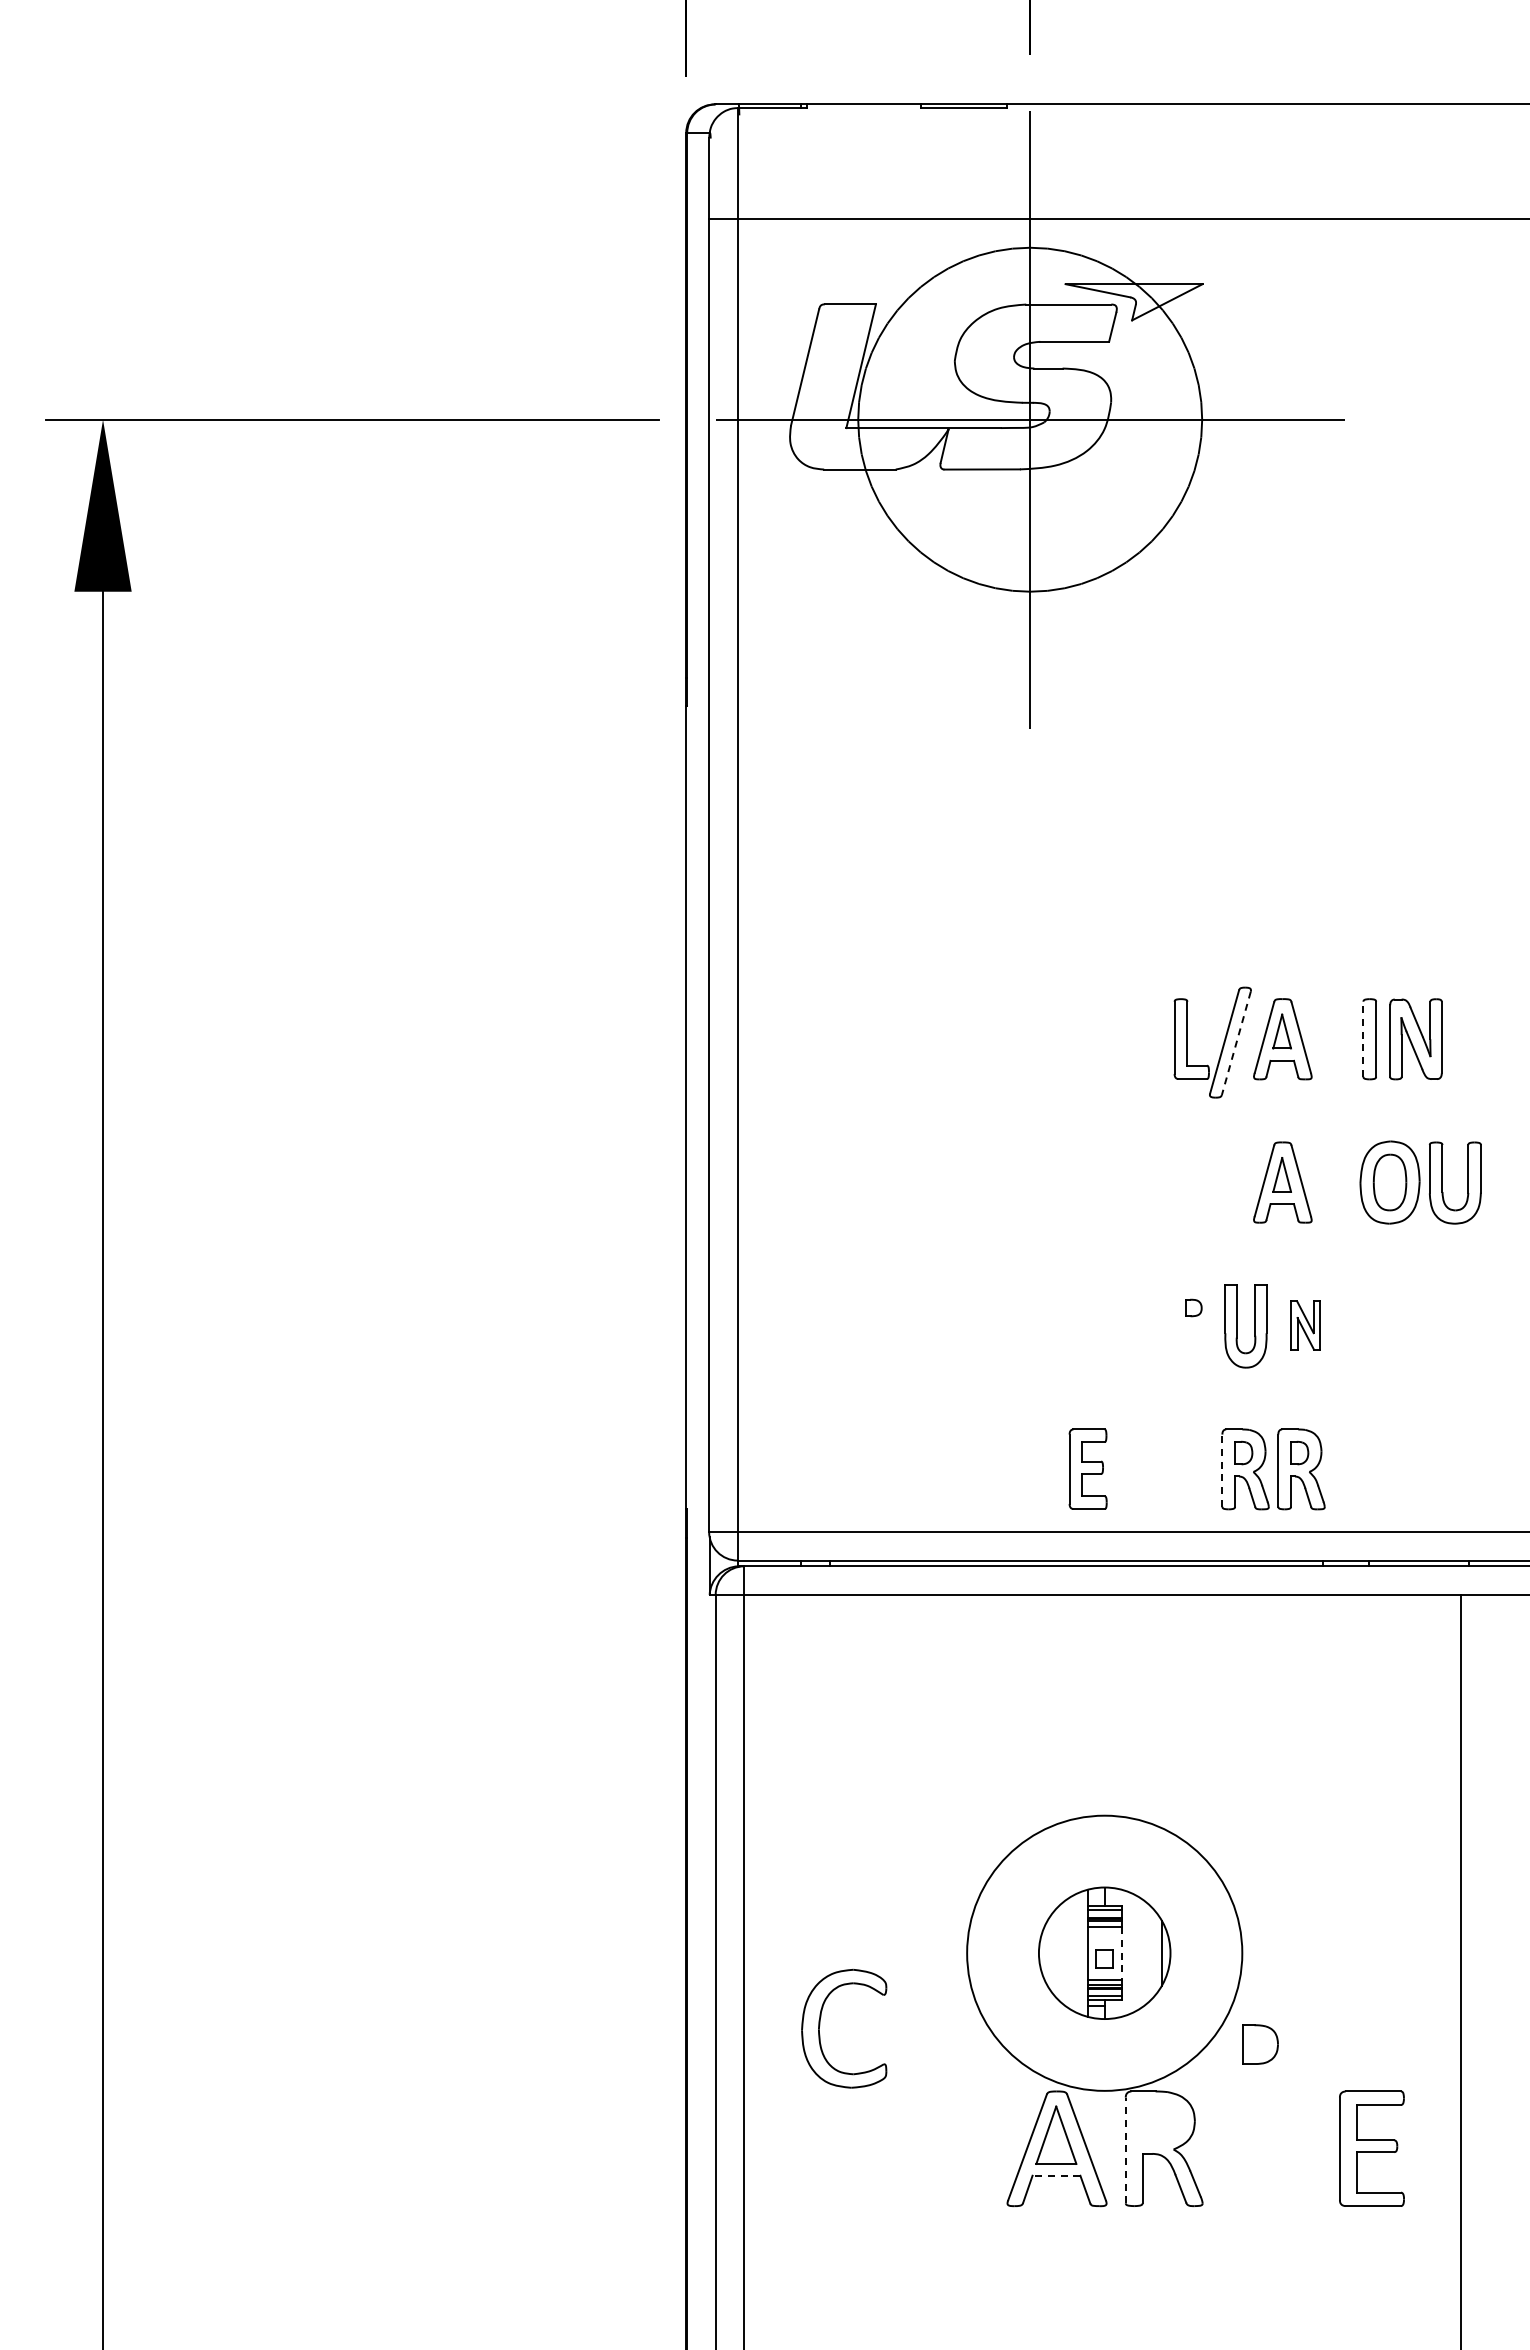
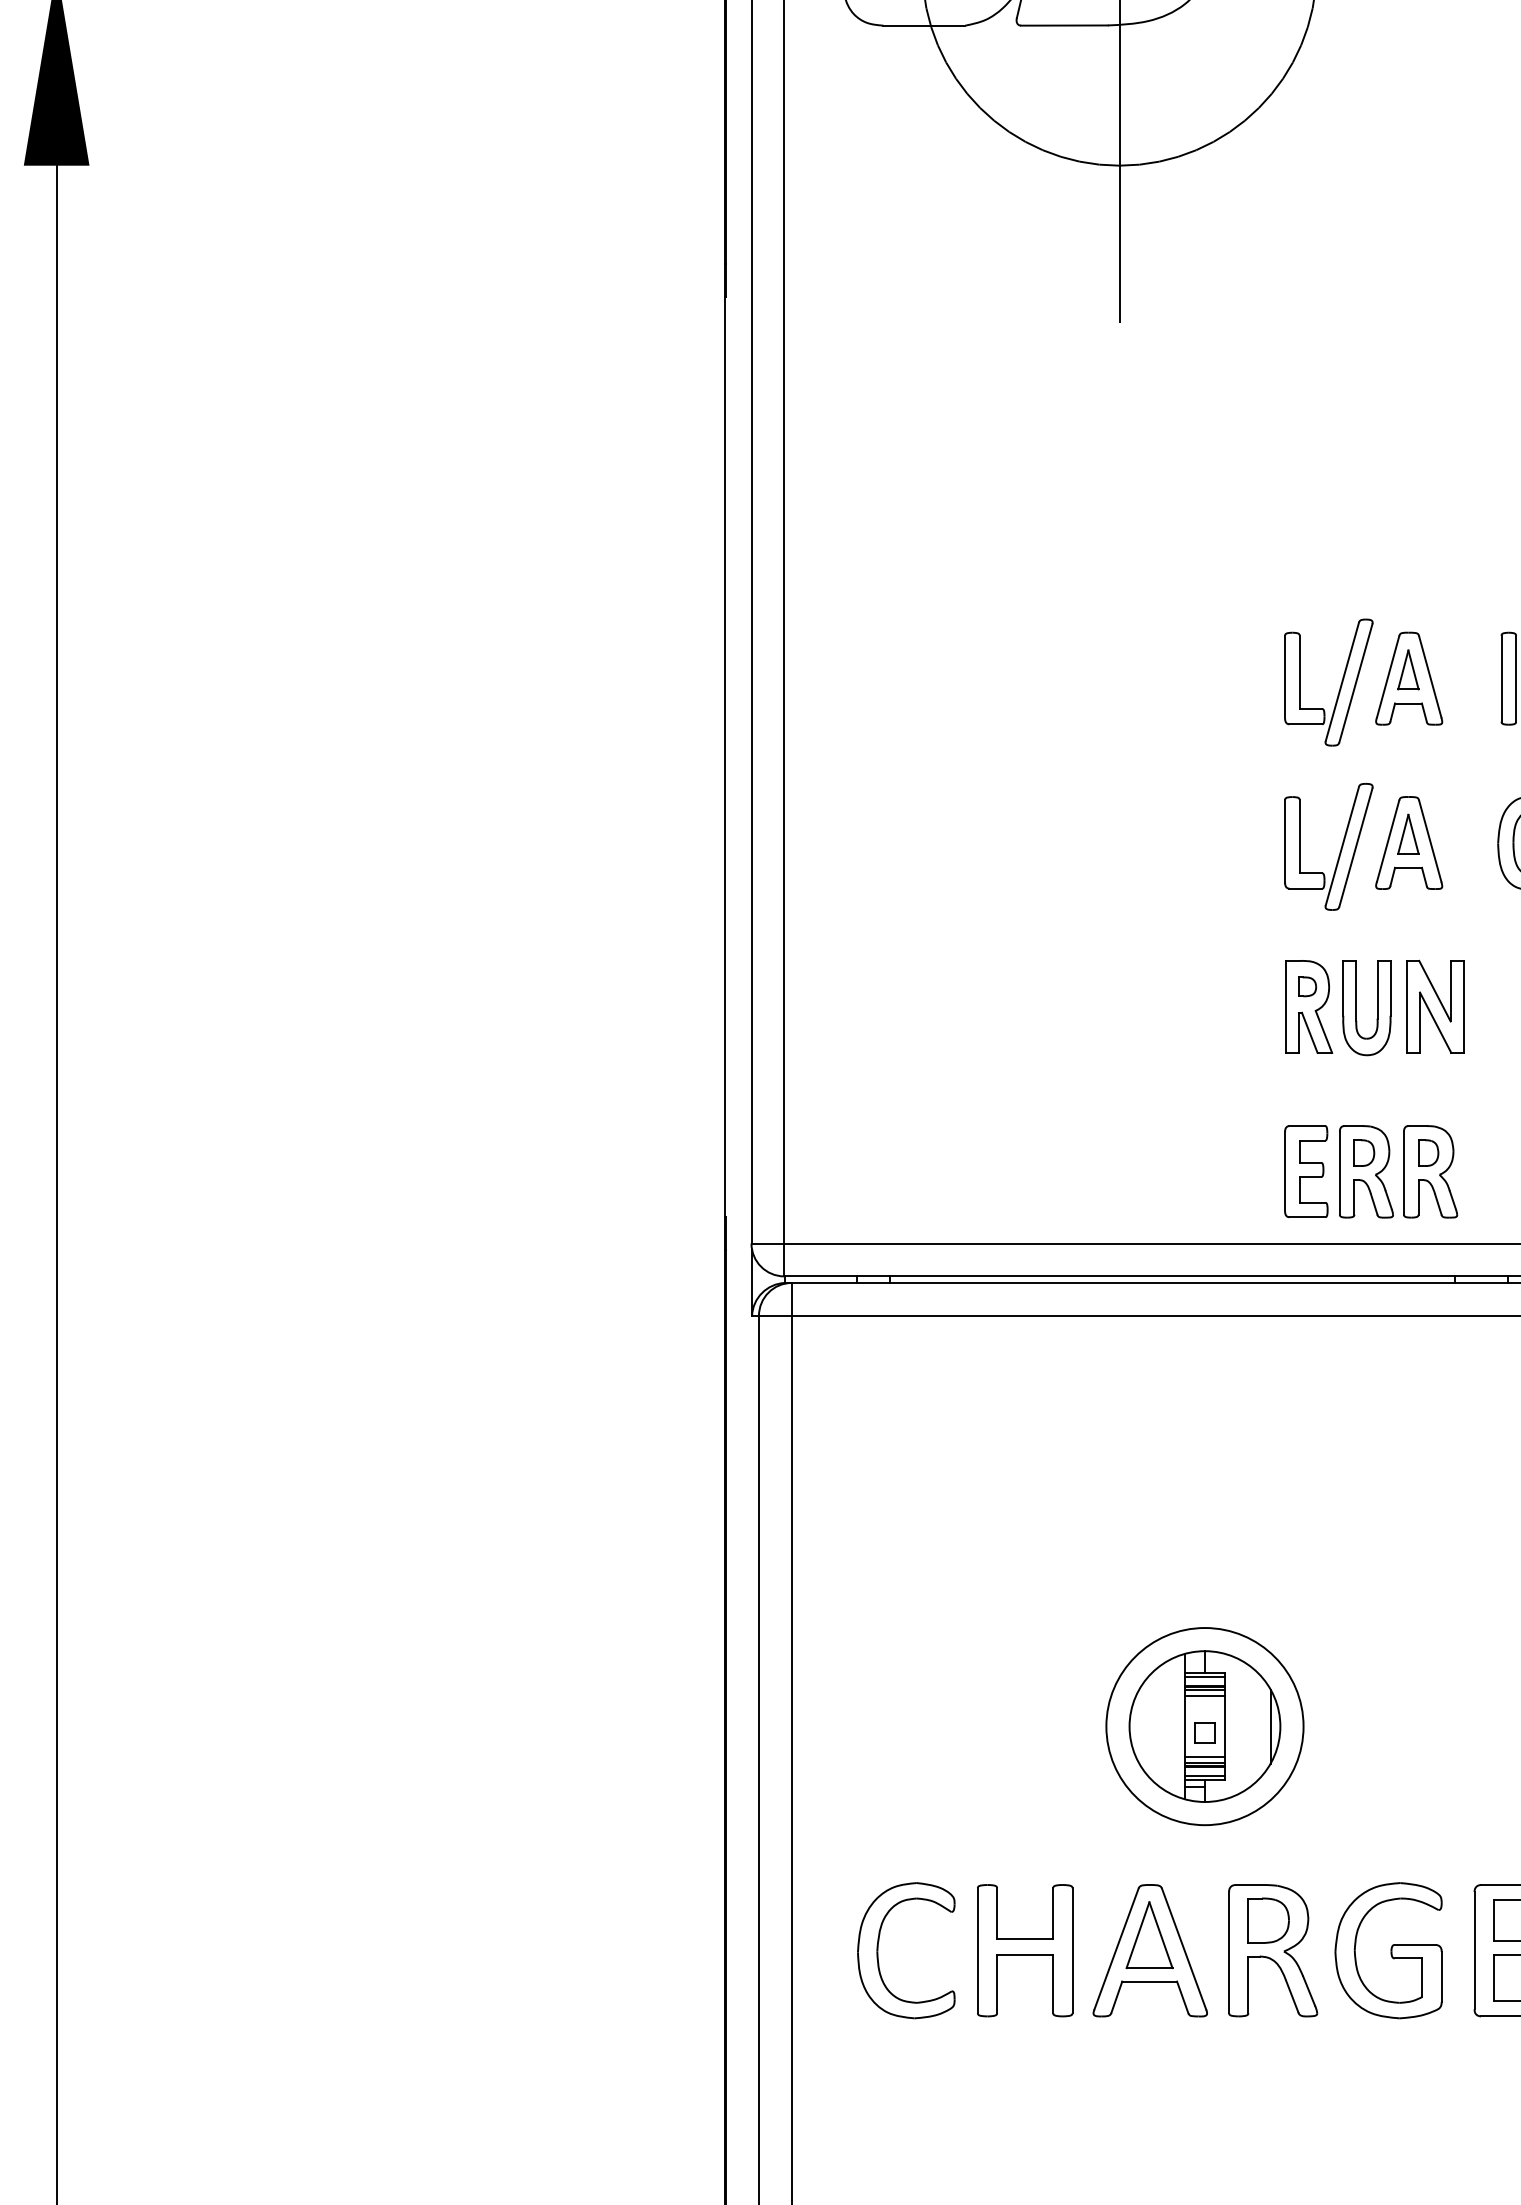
line: (1363, 1039) -> (1501, 679), dashed -> solid
line: (1236, 1043) -> (1356, 683), dashed -> solid
part: (1222, 1188) -> (1339, 849), added
part: (1195, 1325) -> (1309, 1006), added
part: (1305, 1325) -> (1435, 1006), size x1.67
part: (1087, 1468) -> (1305, 1170), moved
line: (1222, 1470) -> (1339, 1173), dashed -> solid
circle: (1104, 1953) -> (1204, 1726), size x0.62
line: (1121, 1953) -> (1224, 1726), dashed -> solid
part: (820, 2025) -> (879, 1946), moved
part: (1260, 2044) -> (1268, 1920), moved
part: (947, 2148) -> (1024, 1950), added
part: (1264, 2148) -> (1388, 1950), added
line: (1125, 2150) -> (1228, 1952), dashed -> solid
line: (1056, 2175) -> (1149, 1981), dashed -> solid

